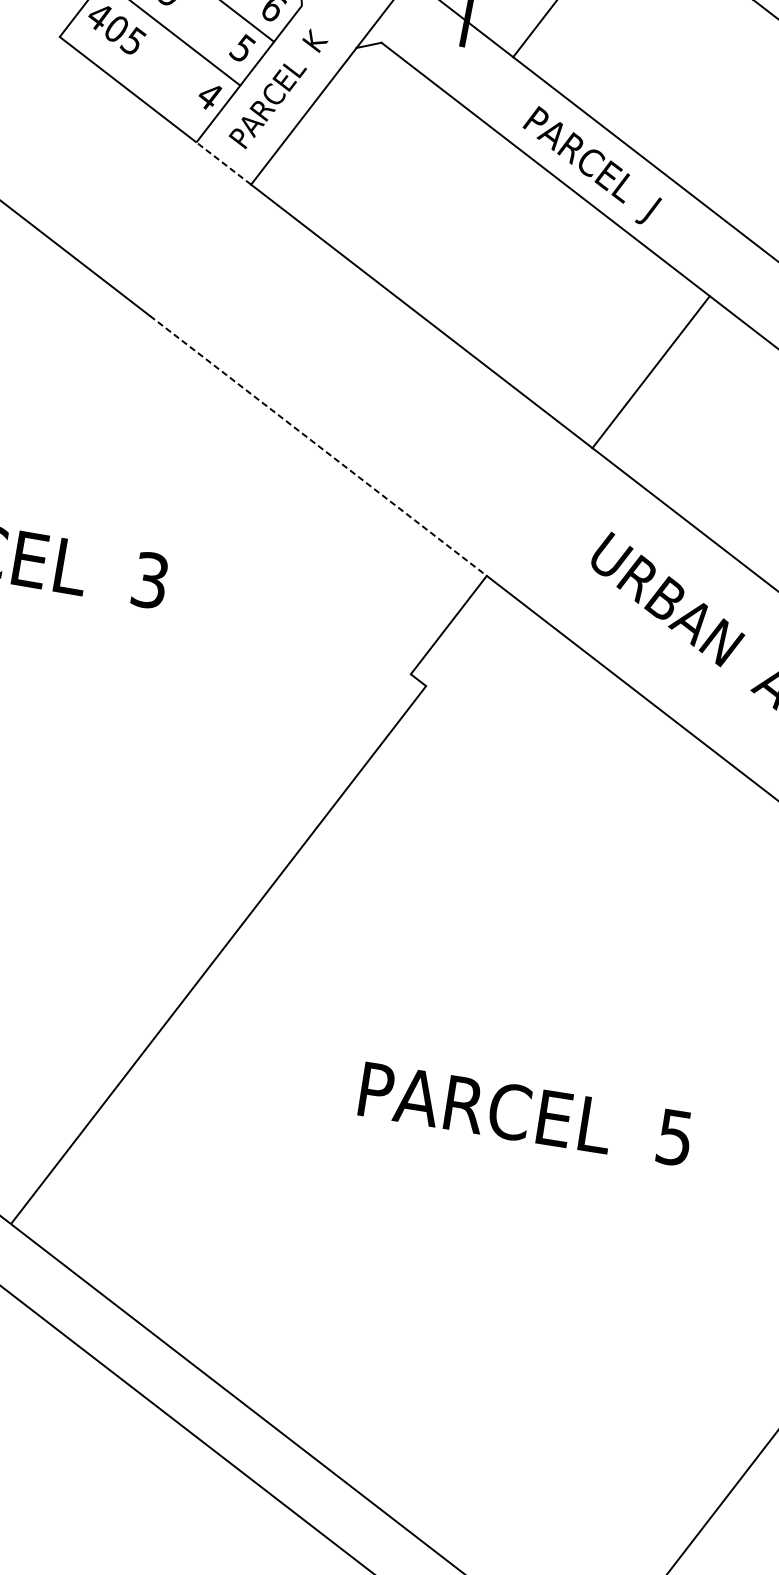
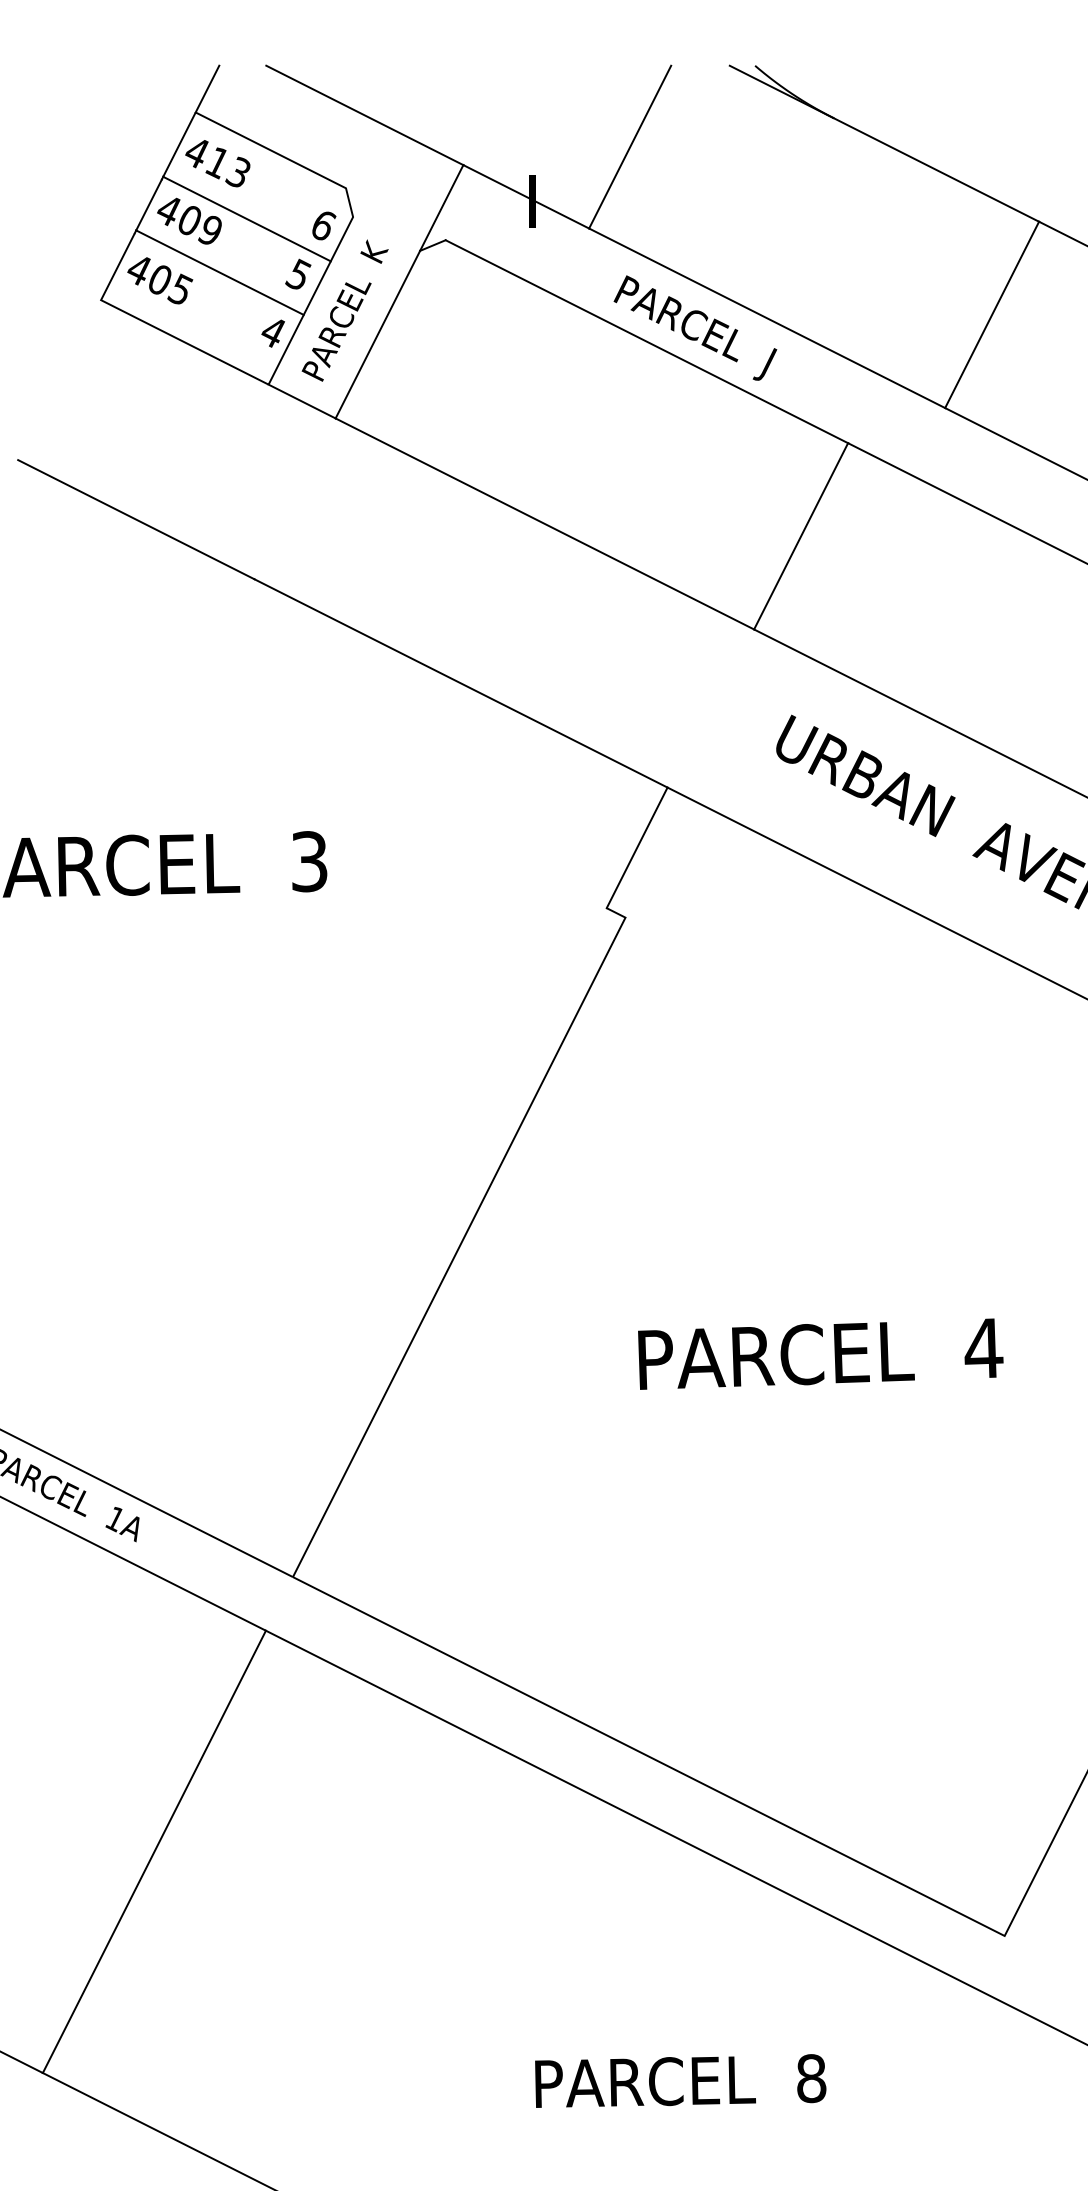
line: (224, 163) -> (302, 401), dashed -> solid
line: (318, 446) -> (461, 683), dashed -> solid
text: (674, 1137) -> (983, 1348), 5 -> 4

